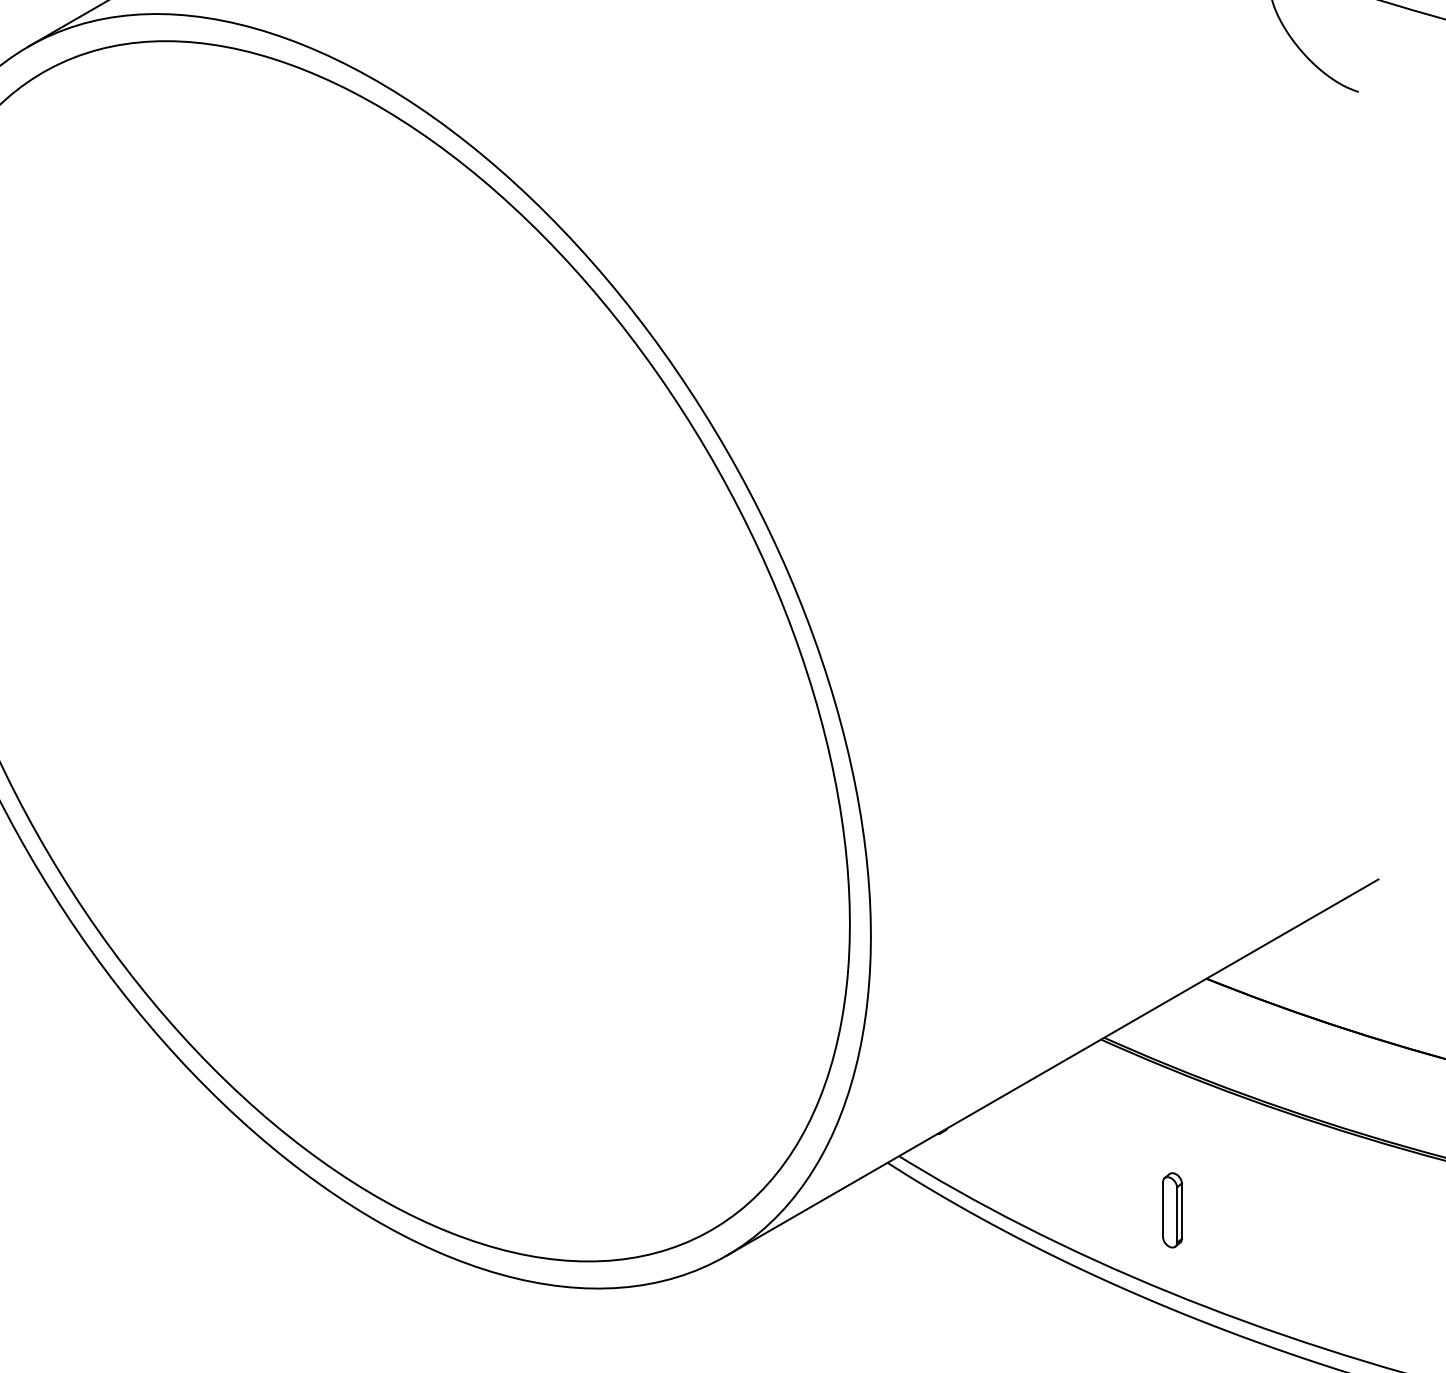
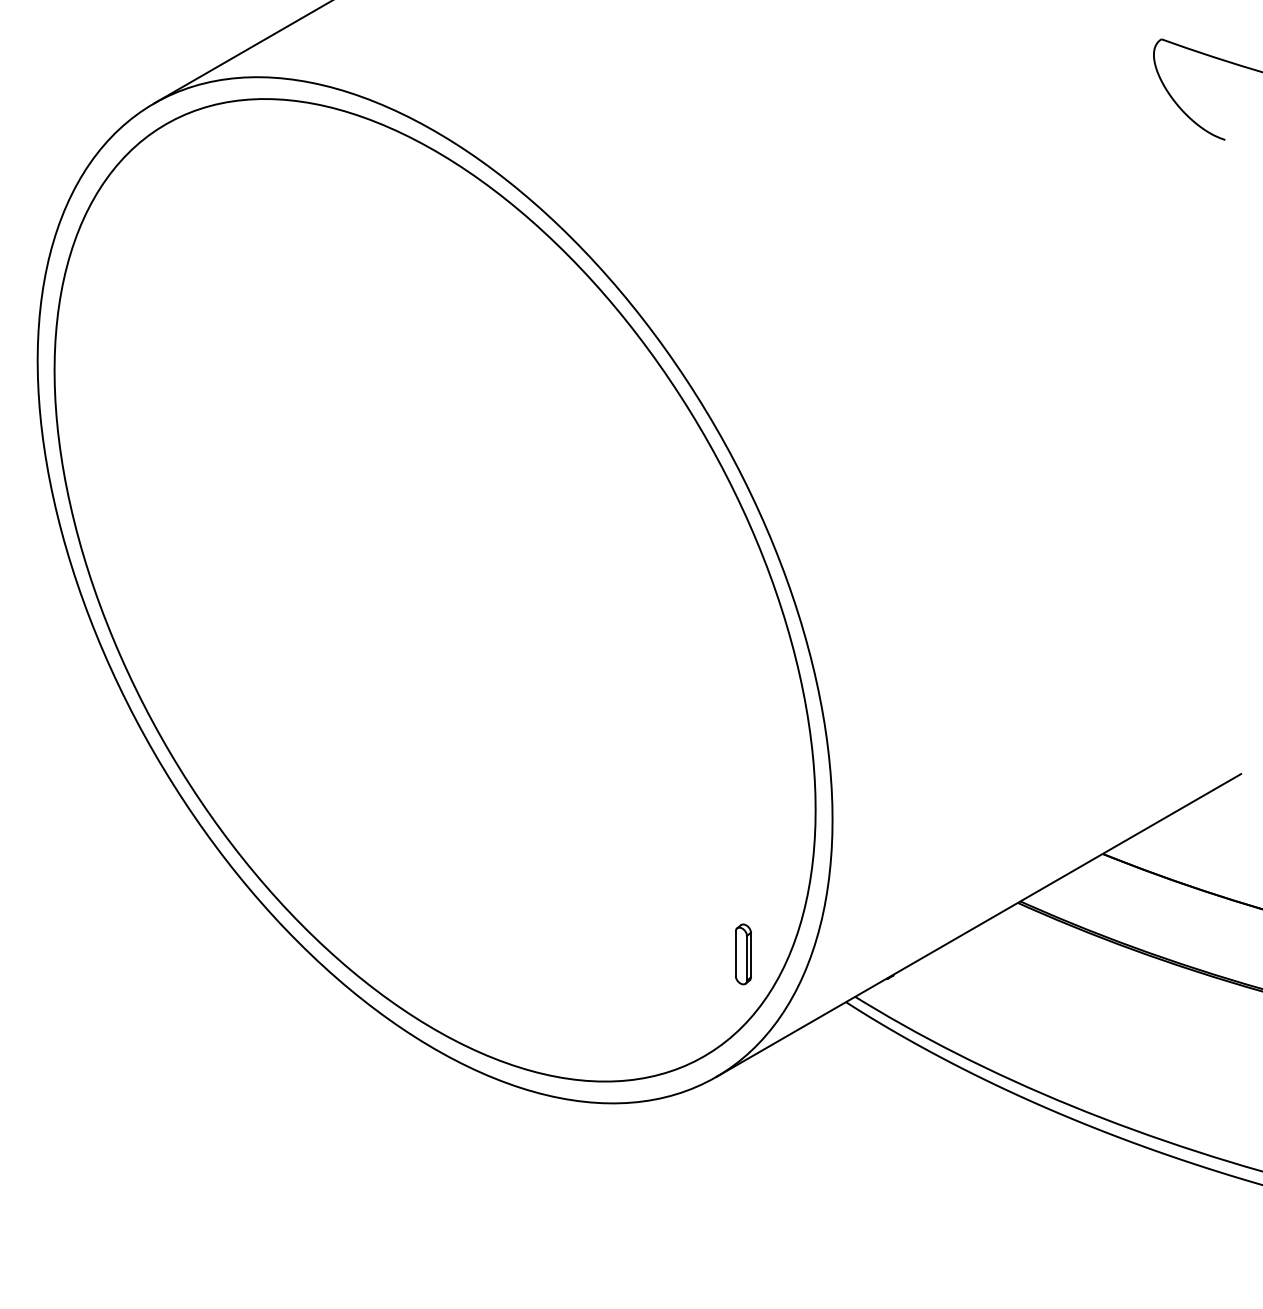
part: (1172, 1210) -> (743, 954), moved

